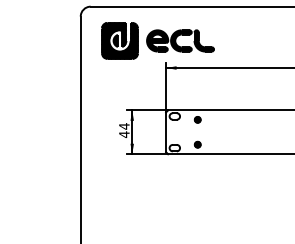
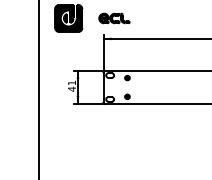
part: (180, 40) -> (114, 18), size x0.6
text: (124, 126) -> (72, 83), 44 -> 41

